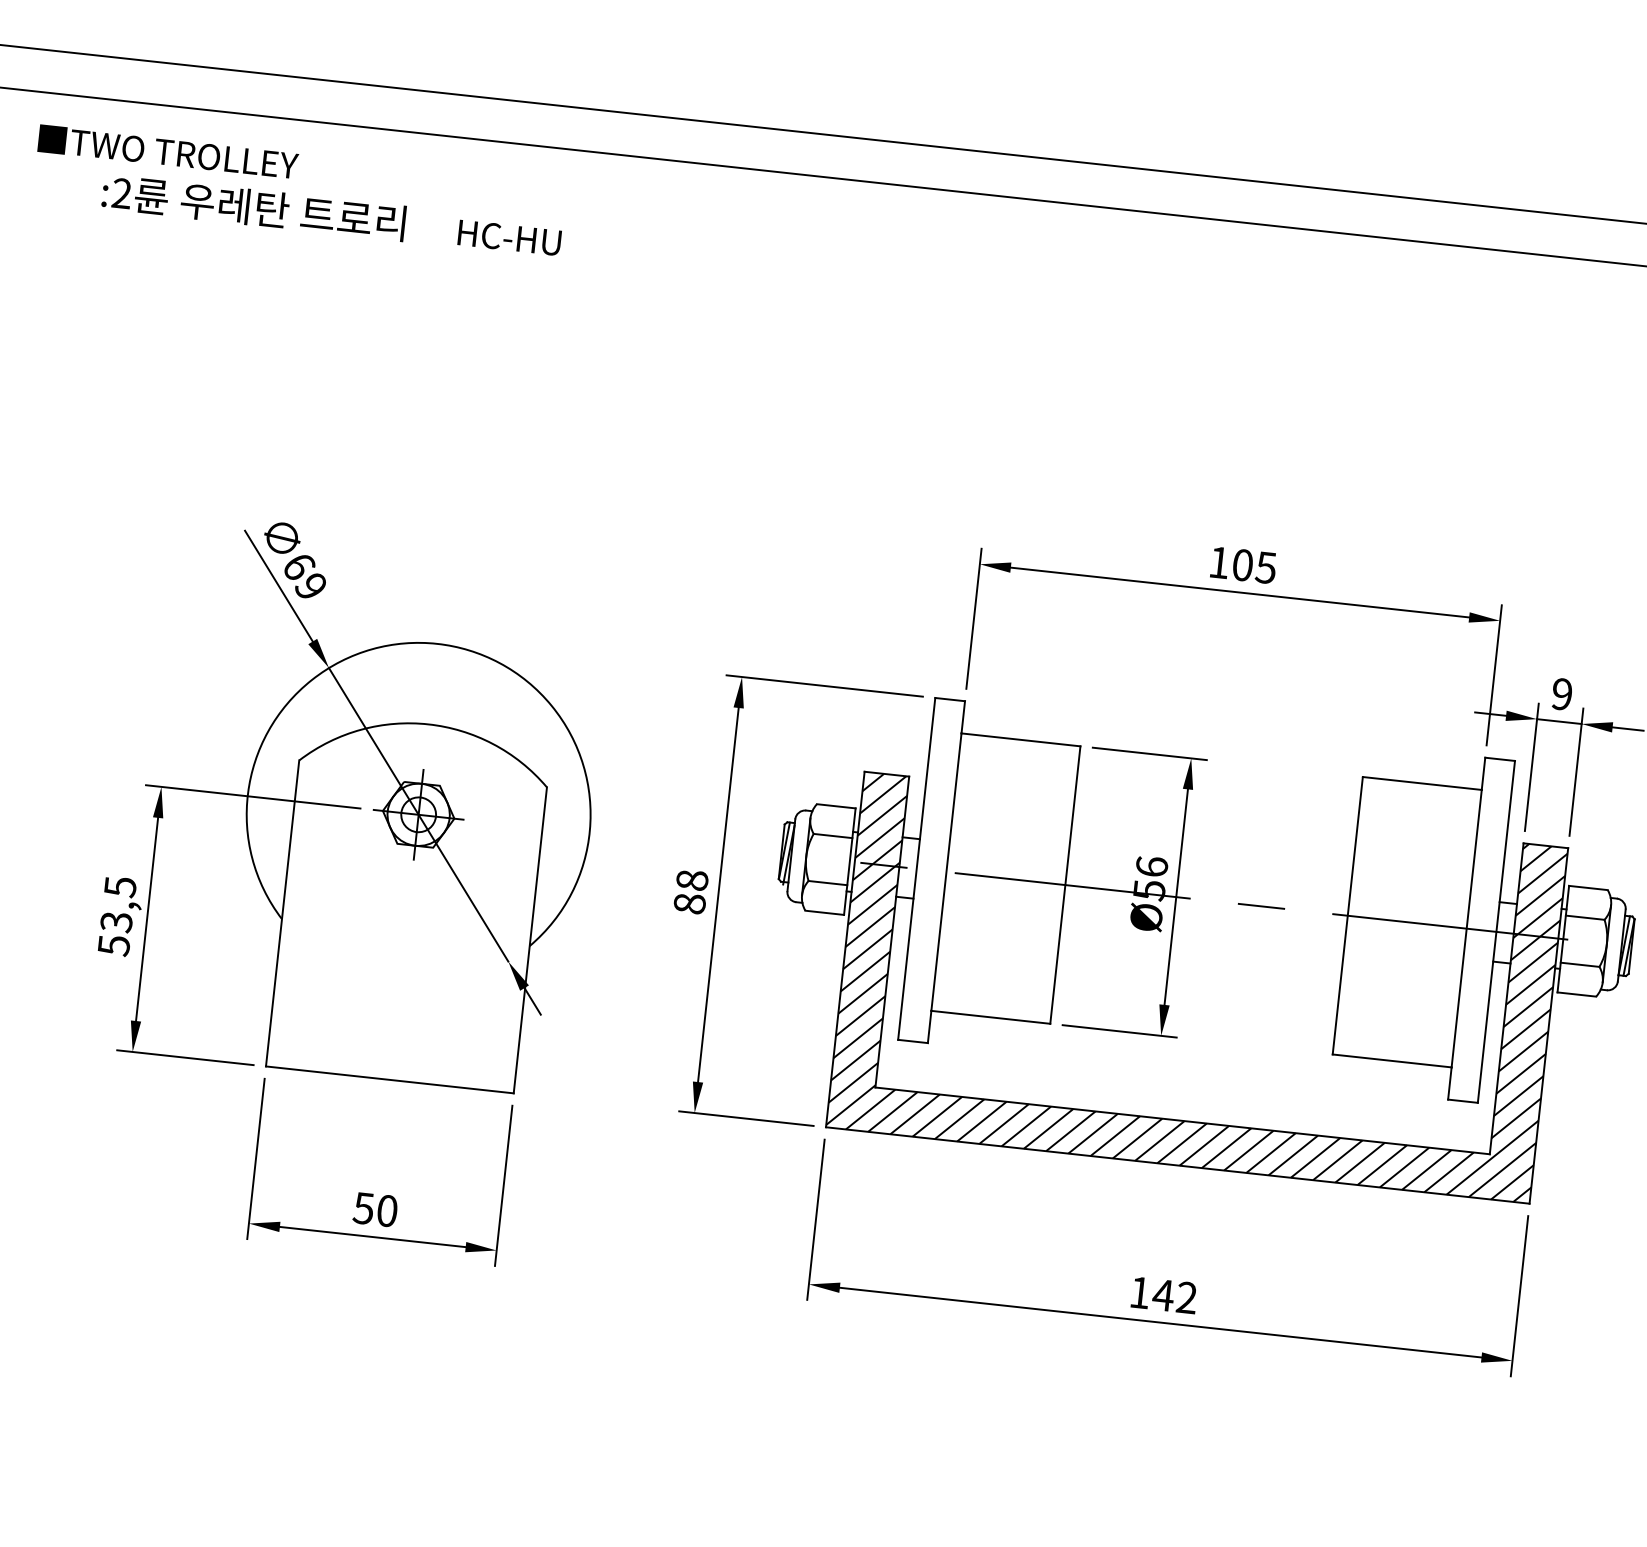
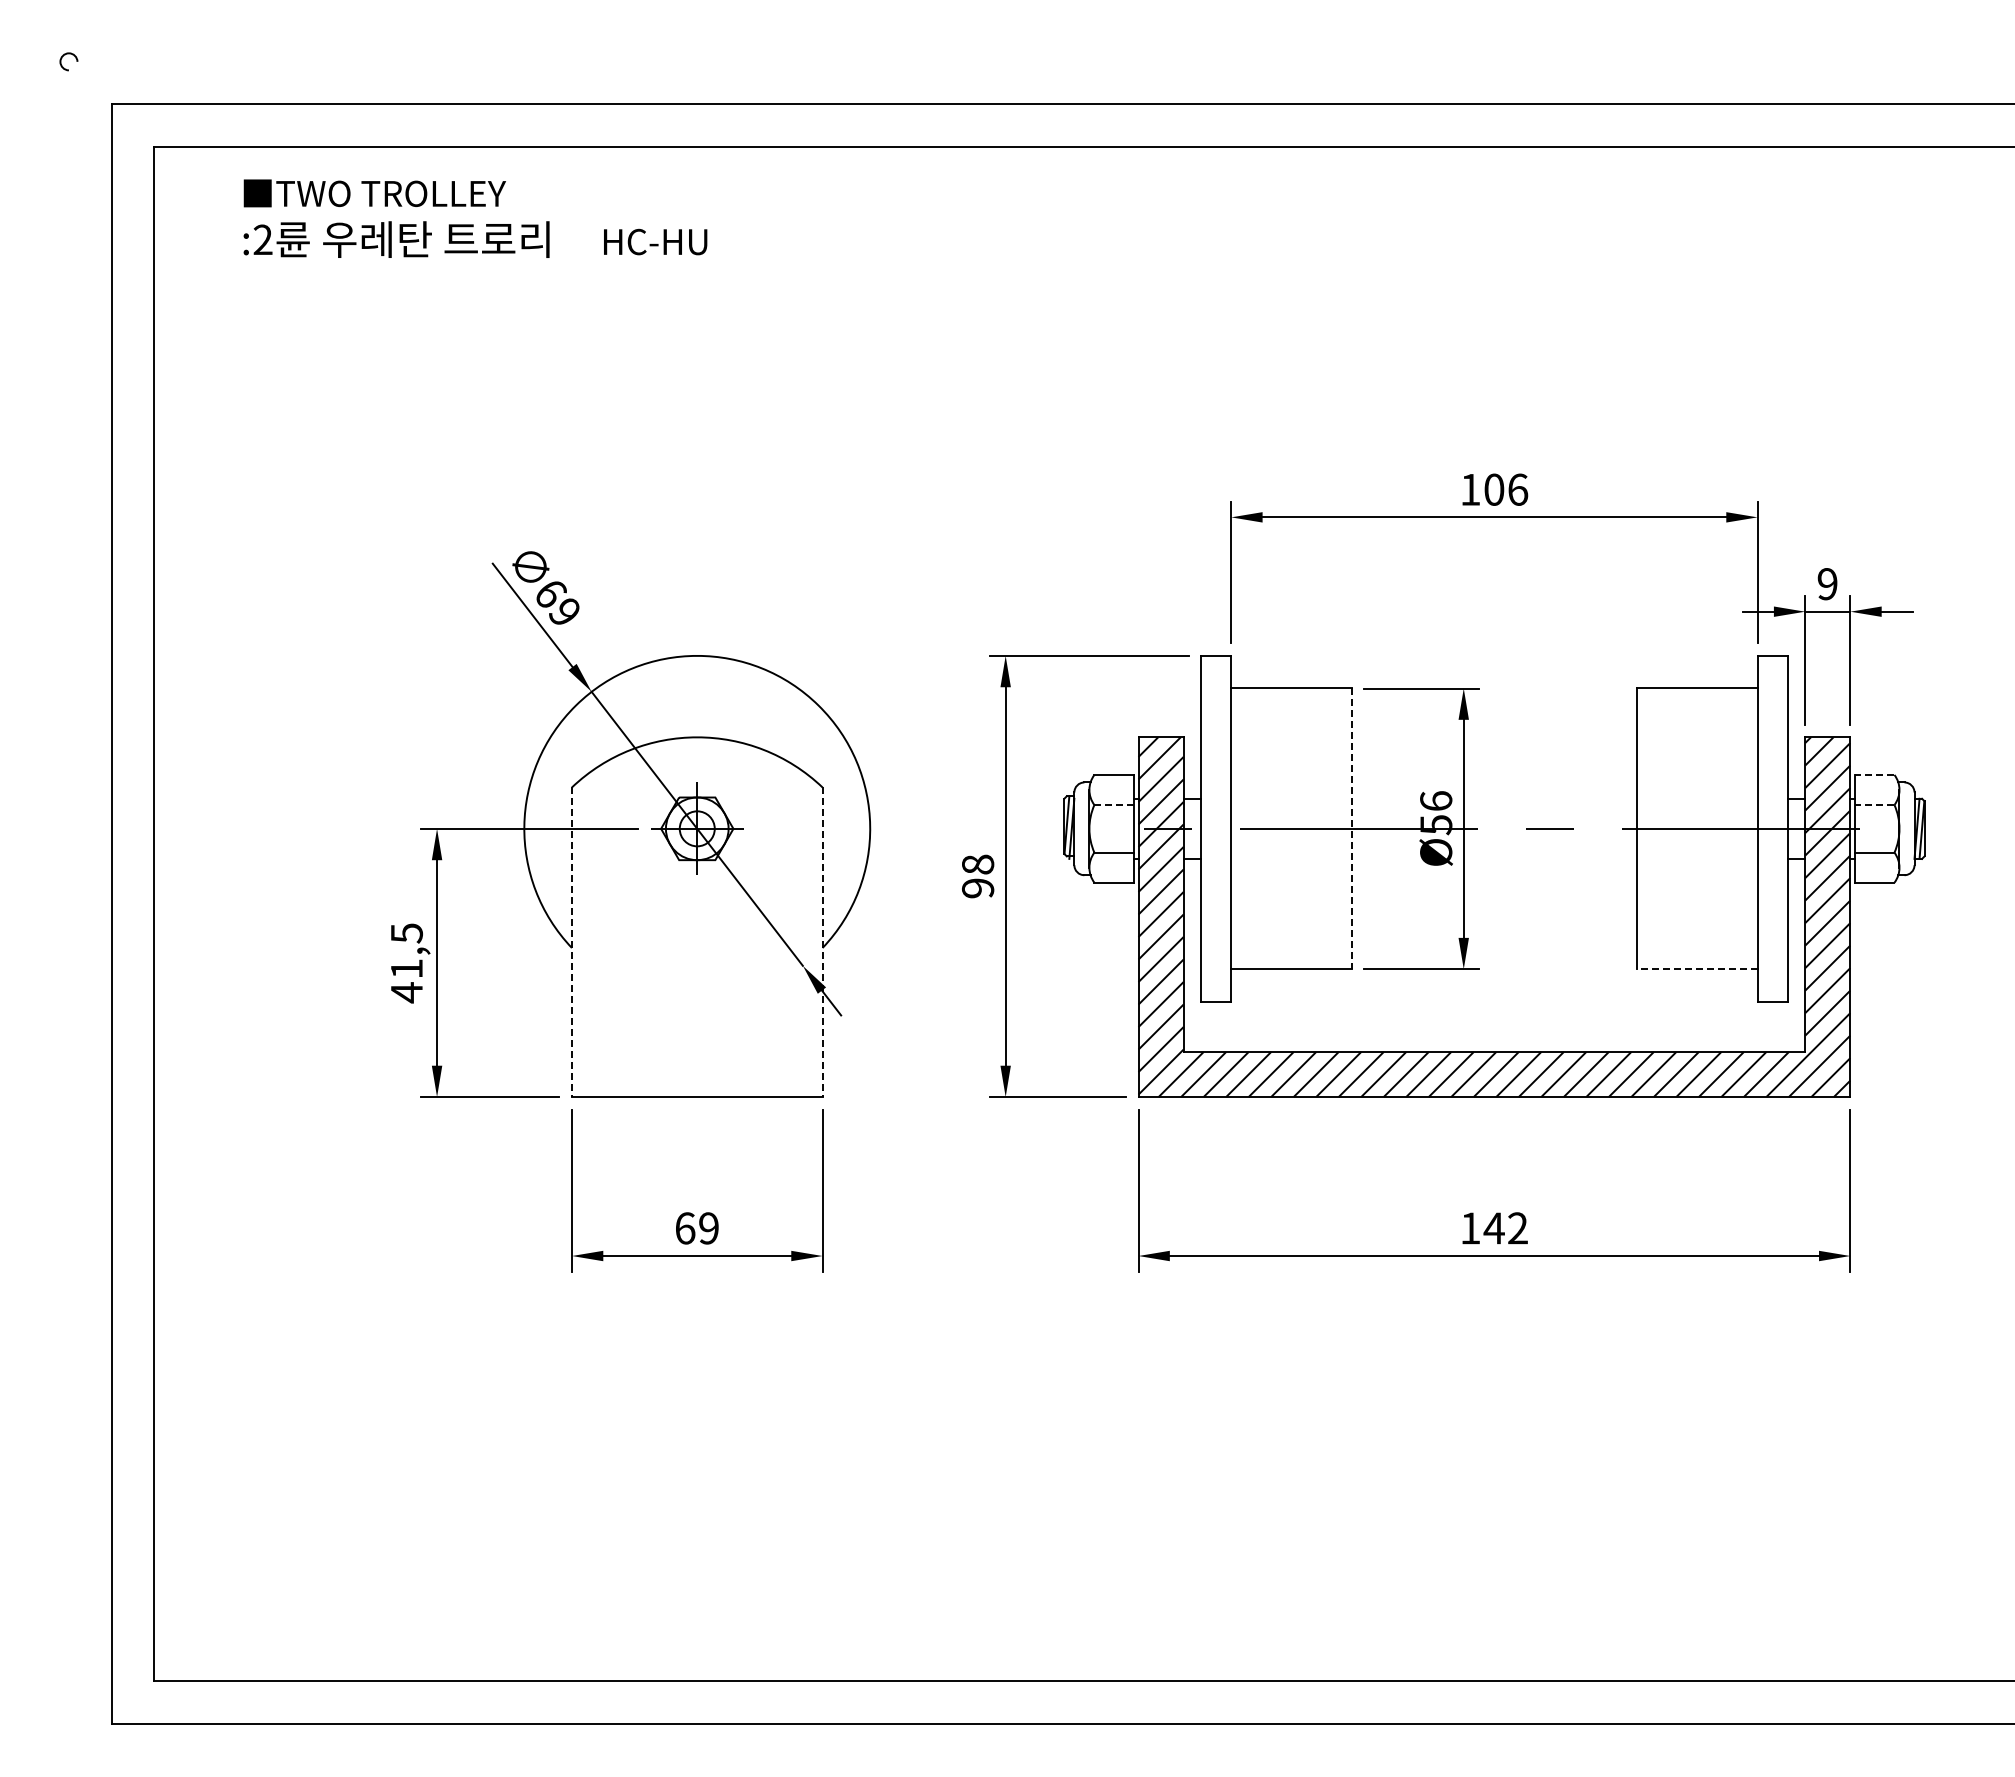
text: (331, 216) -> (475, 239), moved
text: (1265, 567) -> (1517, 489), 105 -> 106
line: (832, 836) -> (1113, 805), solid -> dashed
line: (1065, 885) -> (1351, 829), solid -> dashed
line: (1588, 887) -> (1874, 774), solid -> dashed
text: (690, 903) -> (978, 888), 88 -> 98
line: (282, 913) -> (571, 942), solid -> dashed
line: (1584, 918) -> (1874, 805), solid -> dashed
text: (114, 934) -> (406, 981), 53,5 -> 41,5
line: (530, 940) -> (822, 942), solid -> dashed
line: (1391, 1061) -> (1696, 969), solid -> dashed
text: (374, 1209) -> (696, 1228), 50 -> 69

